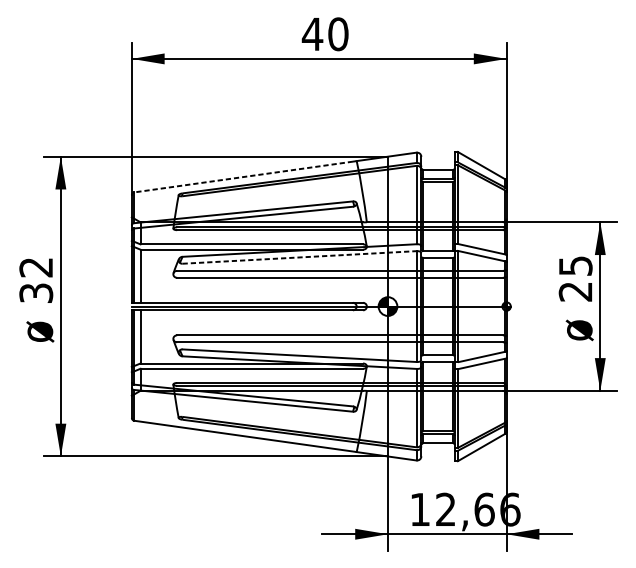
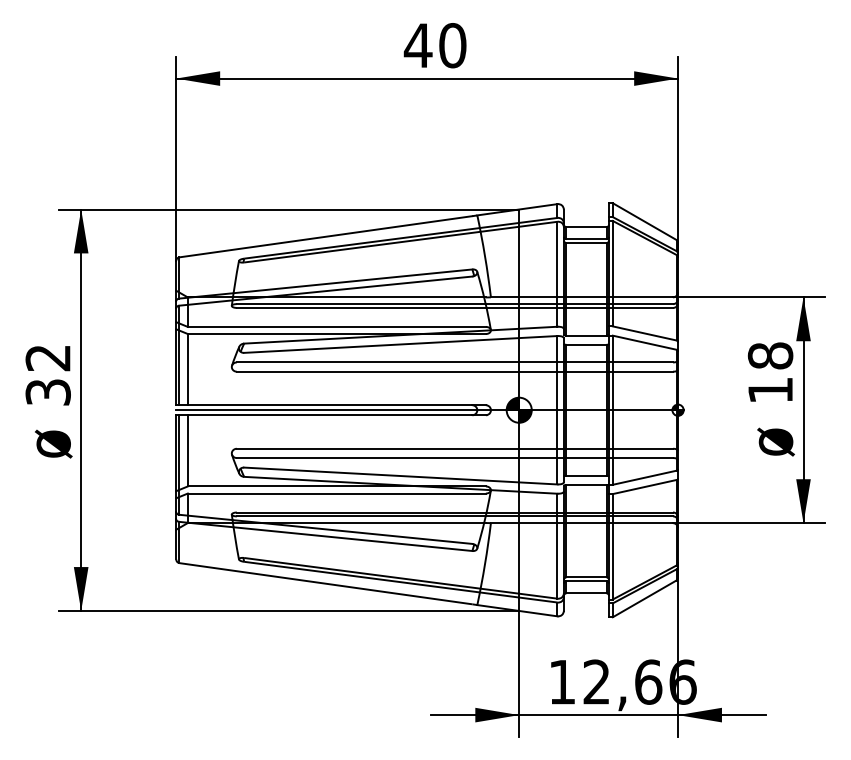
line: (243, 176) -> (325, 236), dashed -> solid
line: (299, 257) -> (400, 344), dashed -> solid
text: (575, 278) -> (770, 372), 25 -> 18

